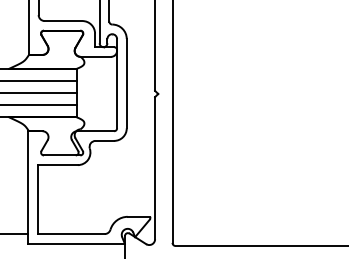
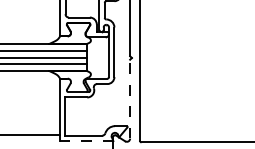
line: (155, 166) -> (130, 98), solid -> dashed
line: (76, 244) -> (86, 141), solid -> dashed

